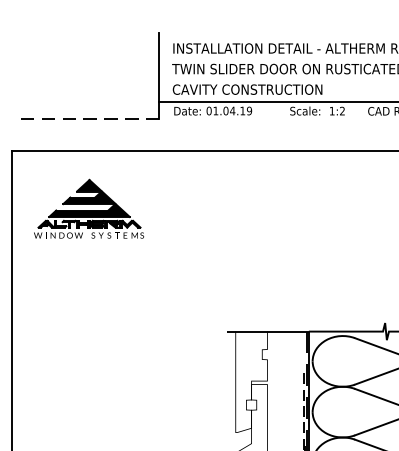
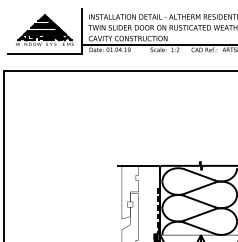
line: (90, 117) -> (45, 53), dashed -> solid
part: (88, 207) -> (44, 29), moved

